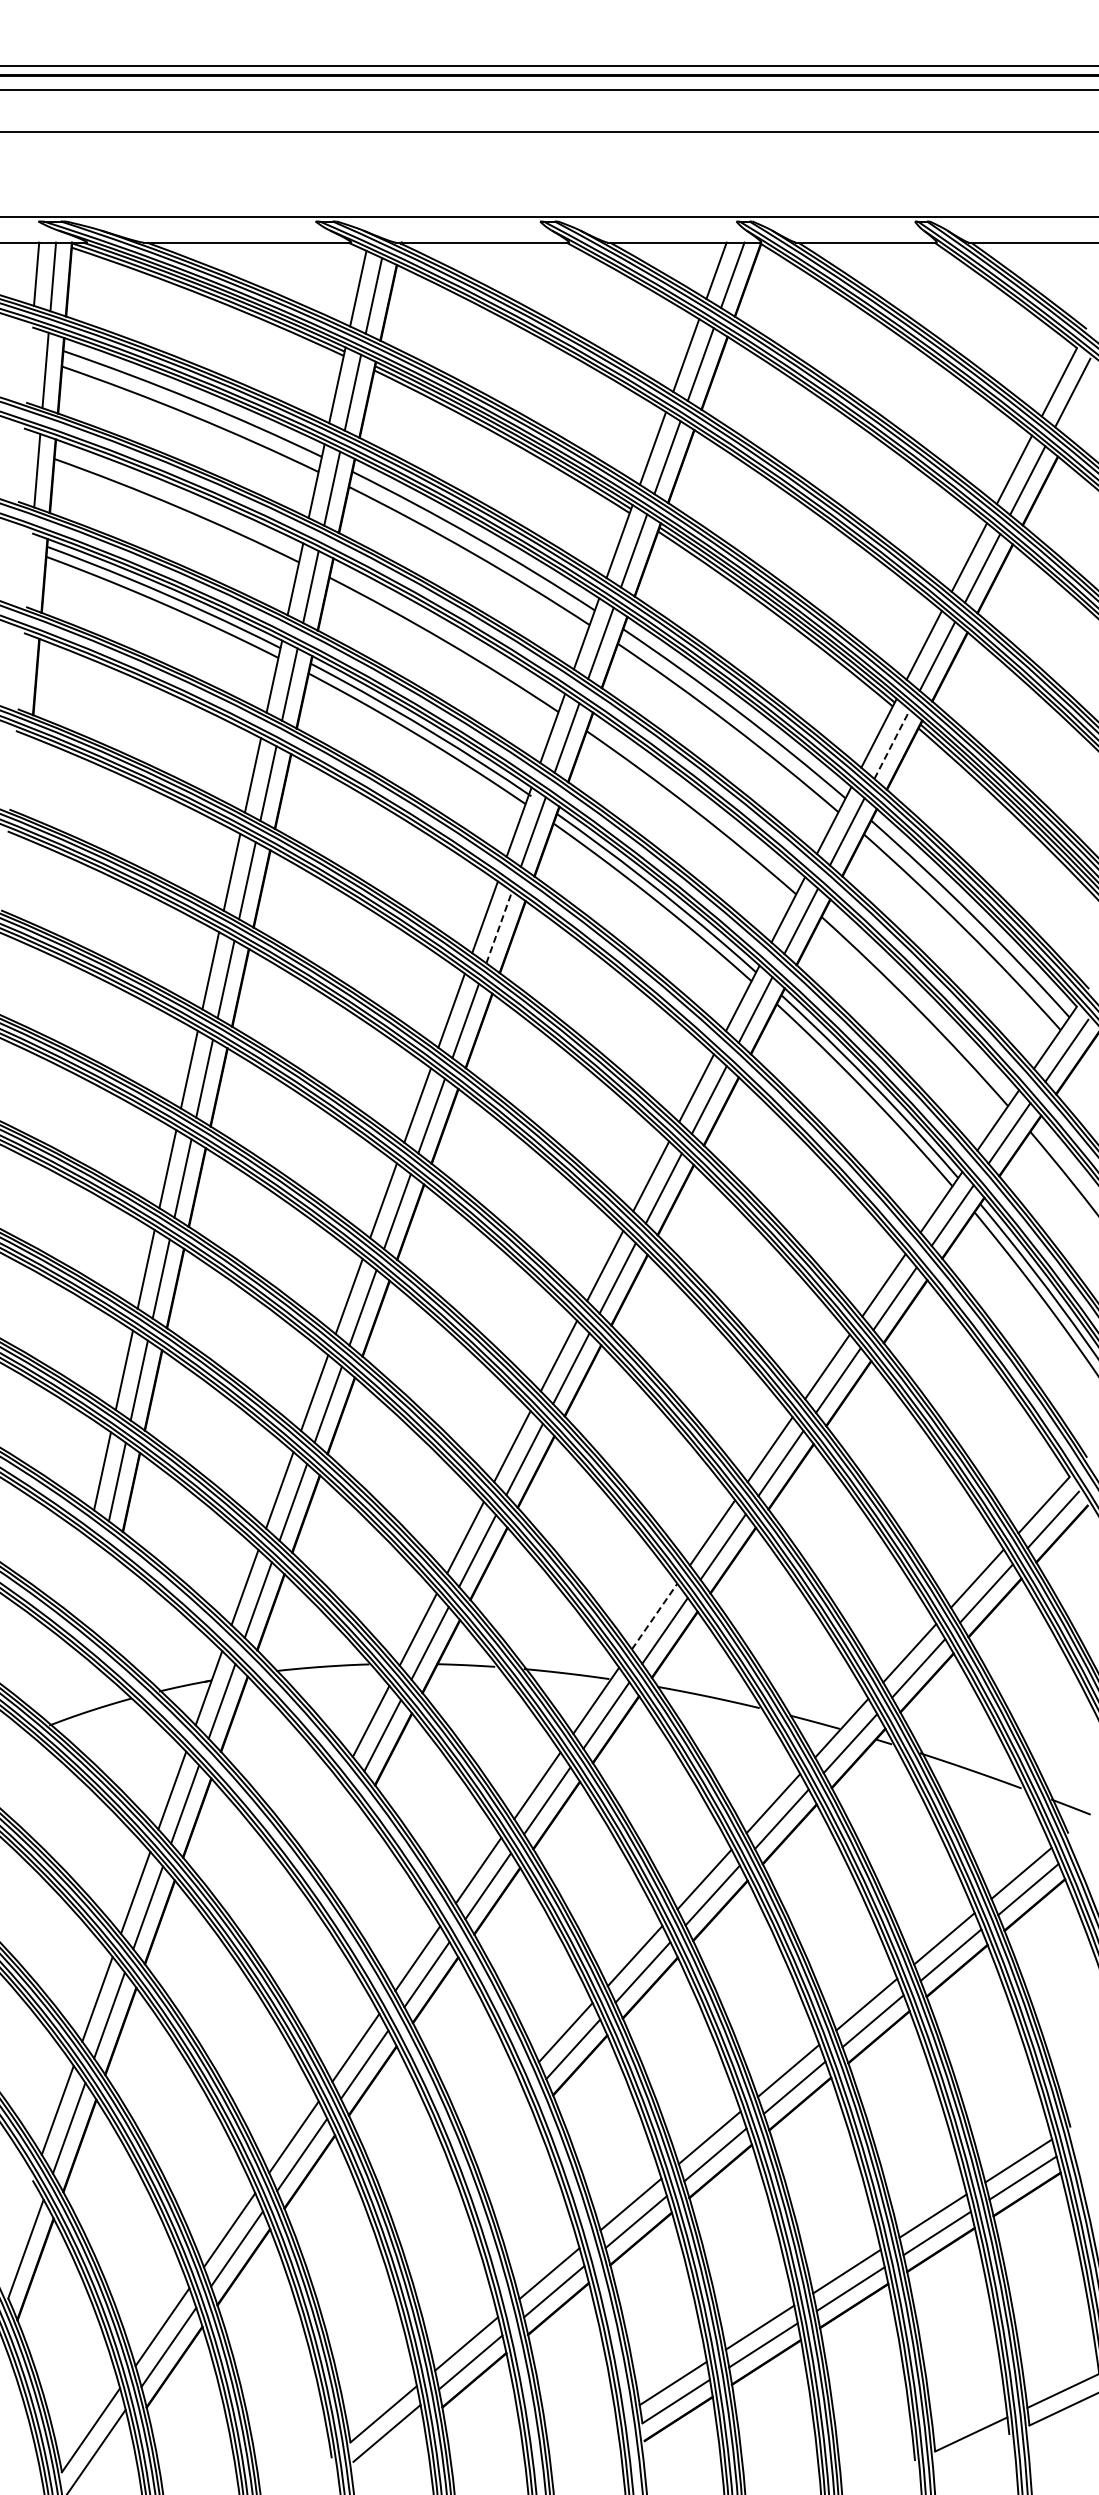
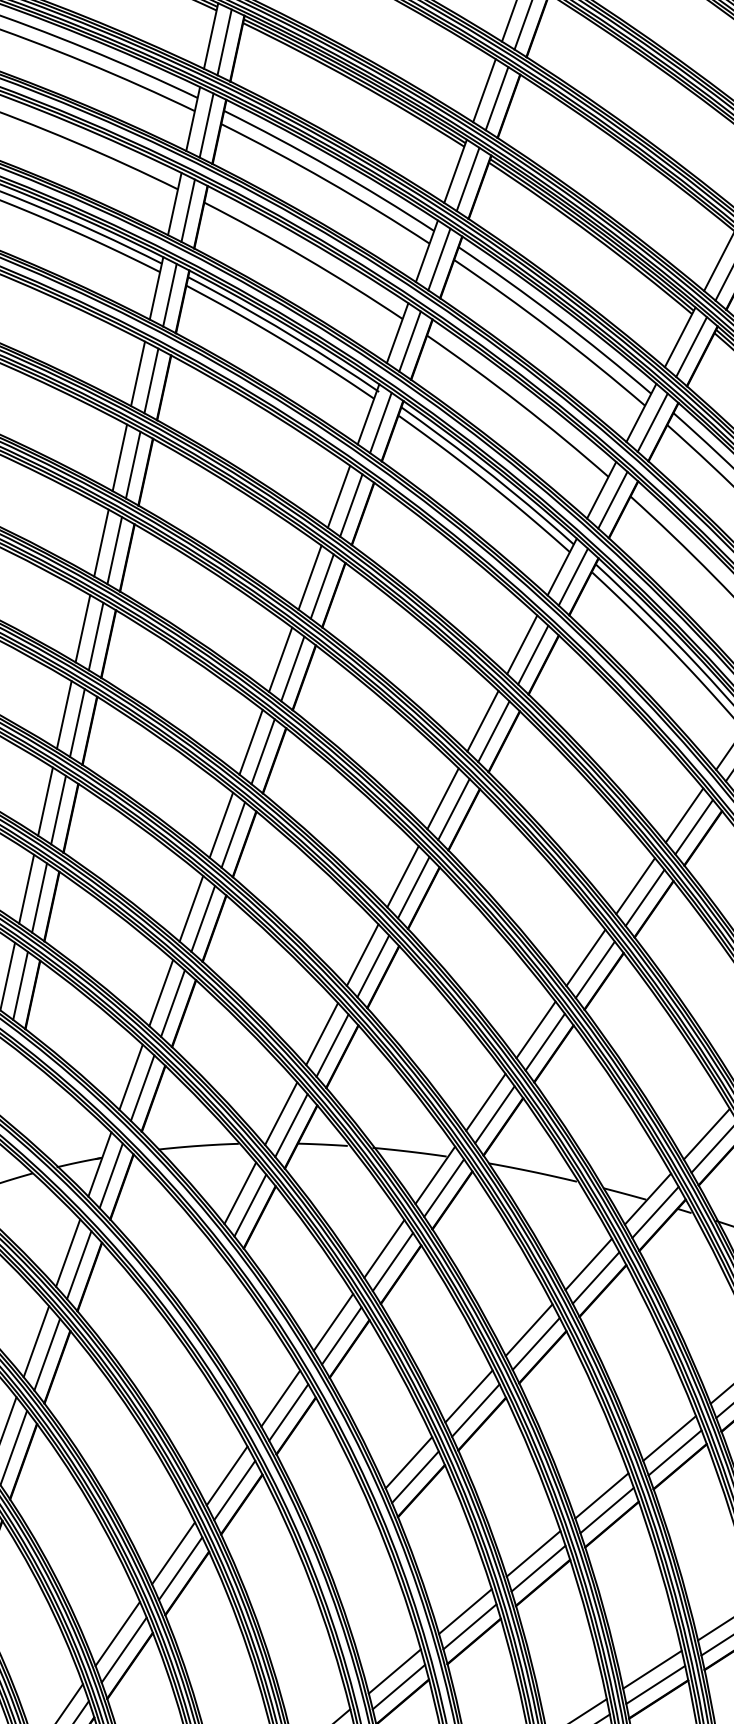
line: (892, 744) -> (691, 347), dashed -> solid
line: (499, 926) -> (351, 504), dashed -> solid
line: (654, 1616) -> (485, 1102), dashed -> solid

